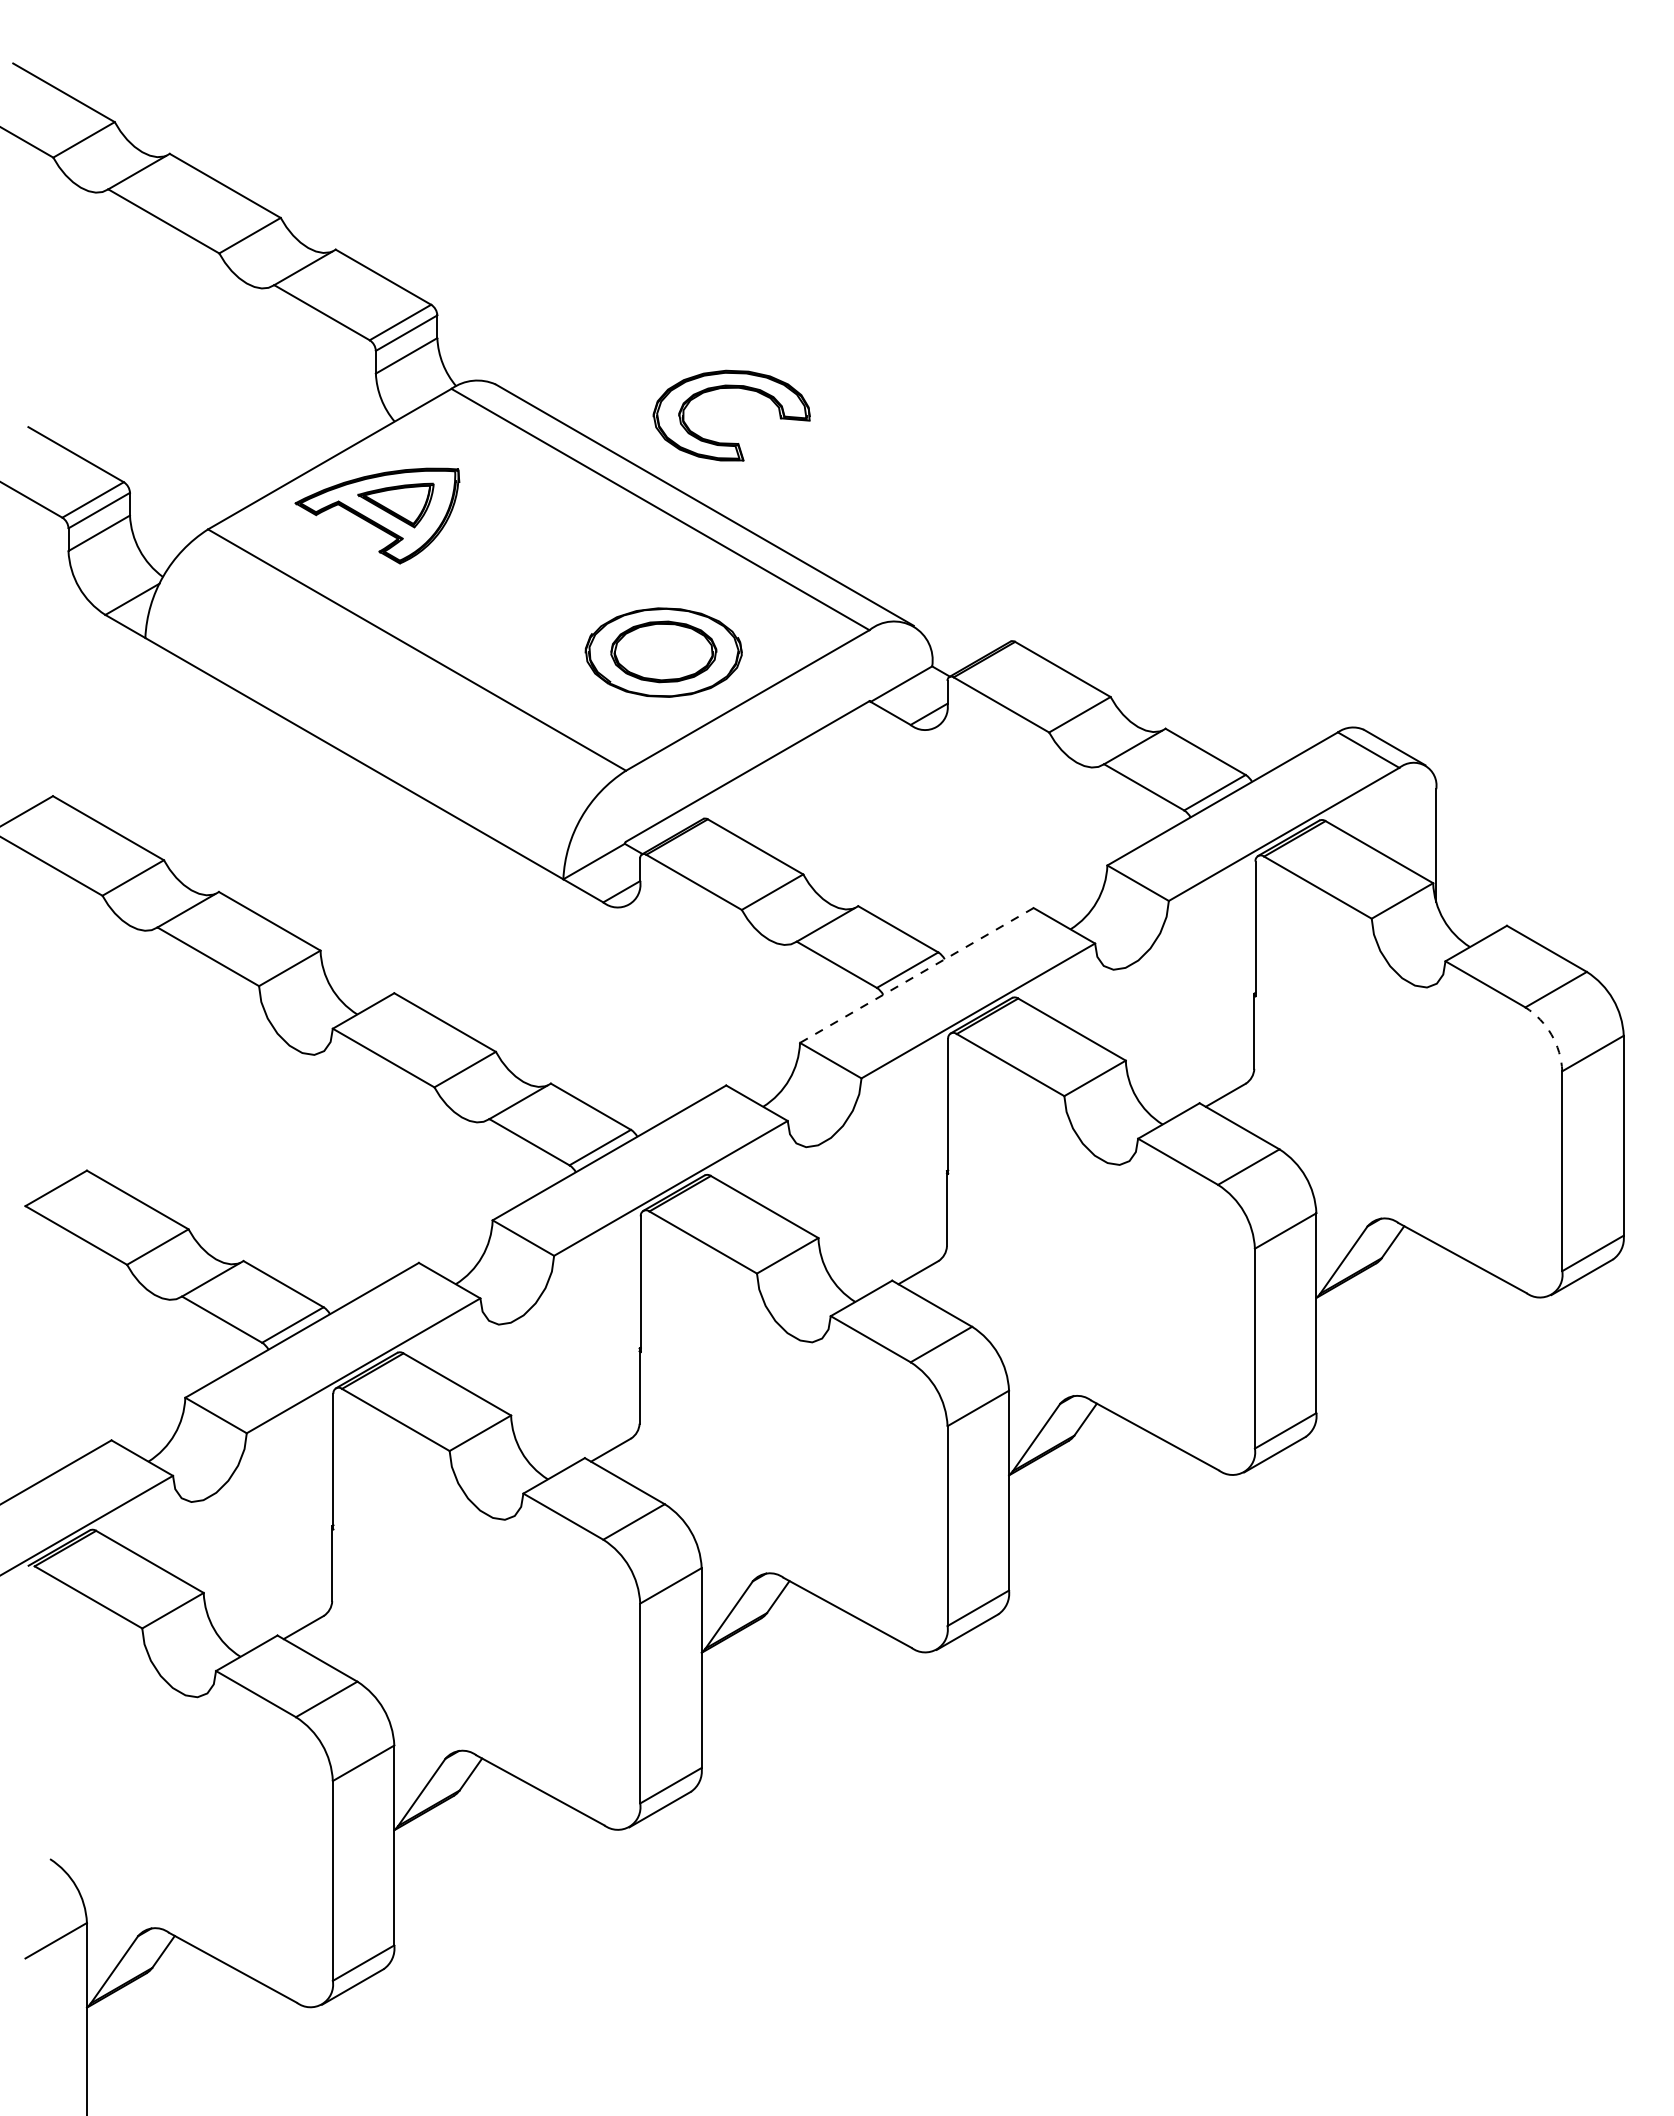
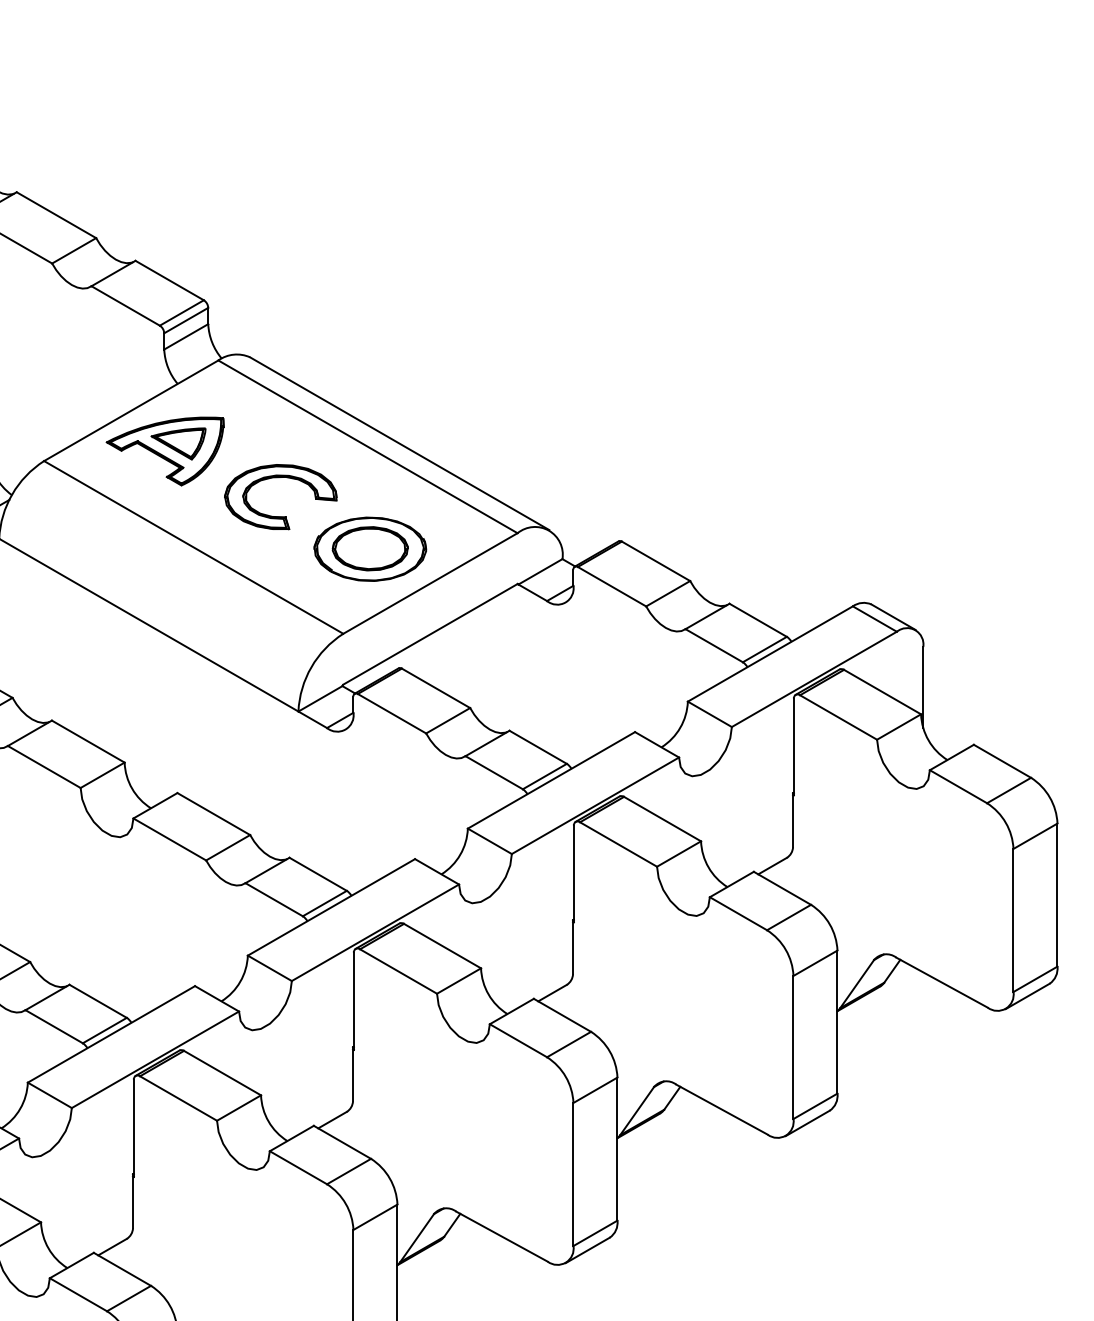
part: (731, 388) -> (280, 477), moved
line: (916, 975) -> (551, 780), dashed -> solid
arc: (1551, 1034) -> (1005, 822), dashed -> solid

